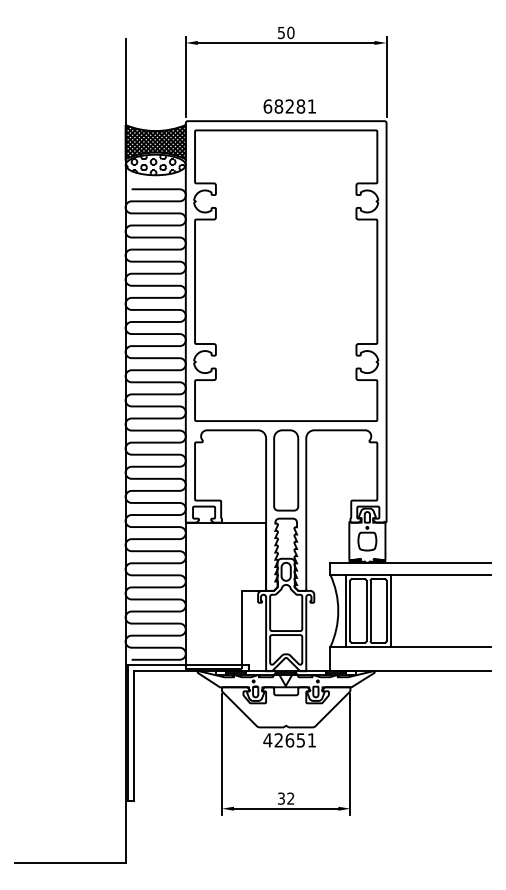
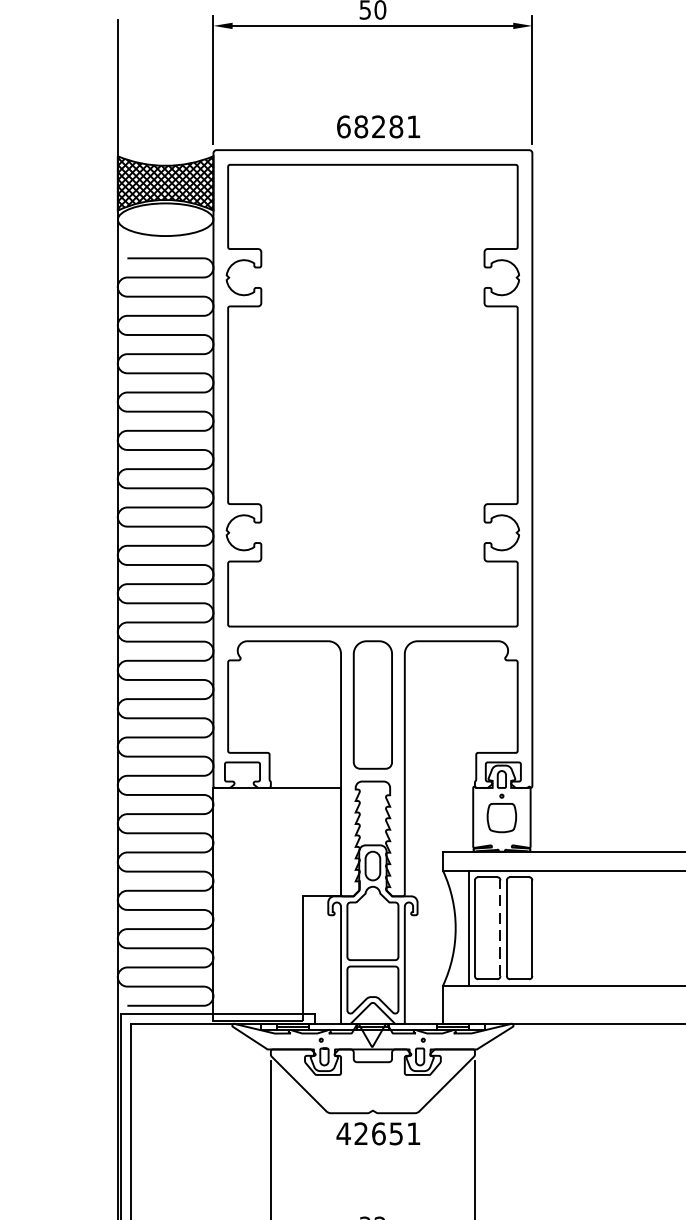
hatch: (155, 164) -> (165, 218), removed
line: (366, 610) -> (500, 927), solid -> dashed
line: (390, 610) -> (538, 927), removed

